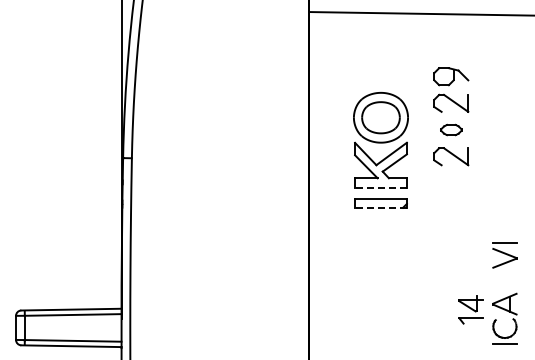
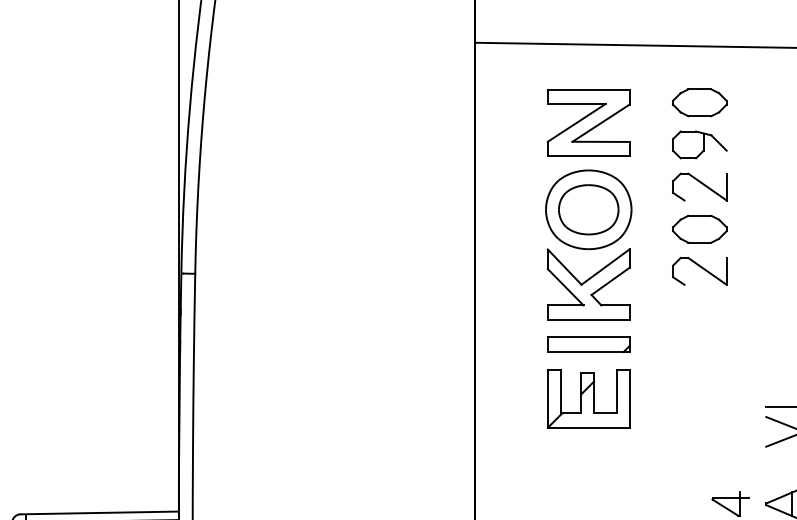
part: (451, 49) -> (700, 101), added
part: (380, 62) -> (587, 122), added
part: (451, 129) -> (700, 228), size x1.67
line: (380, 187) -> (587, 319), dashed -> solid
line: (380, 207) -> (587, 351), dashed -> solid
part: (380, 237) -> (587, 398), added

